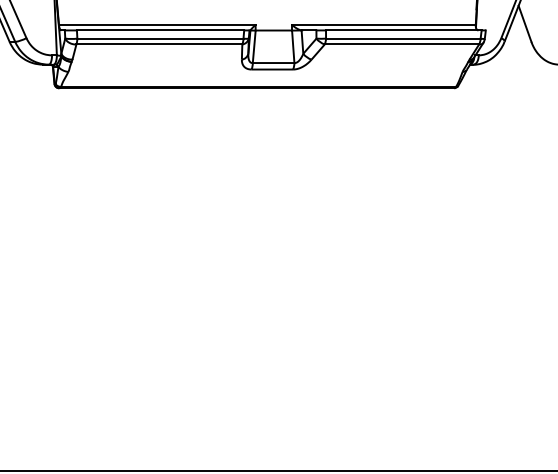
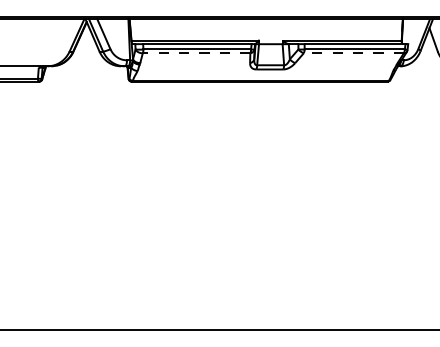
line: (159, 44) -> (196, 53), solid -> dashed
line: (401, 44) -> (353, 53), solid -> dashed

